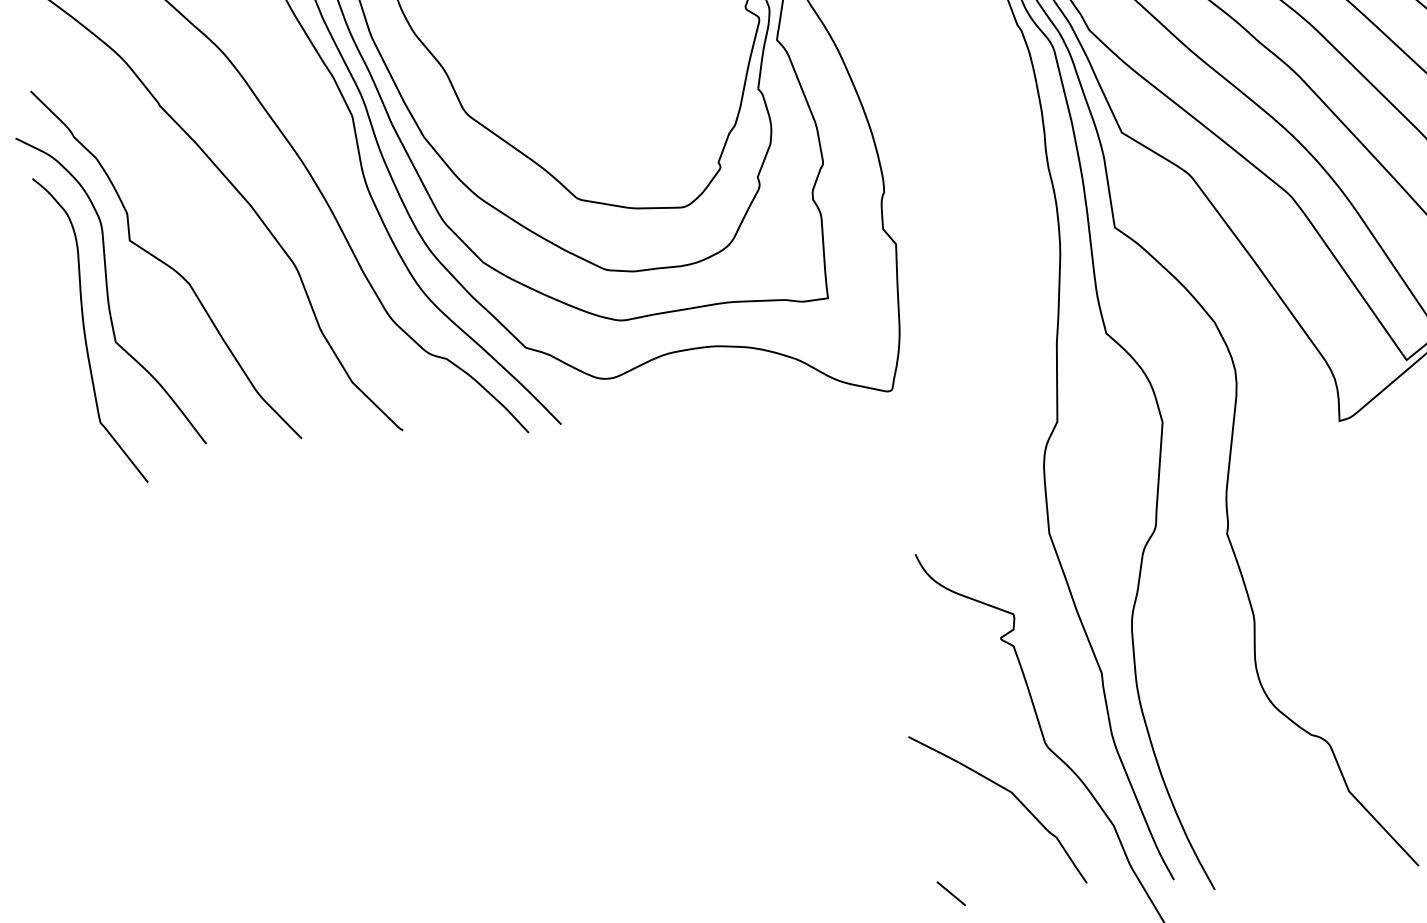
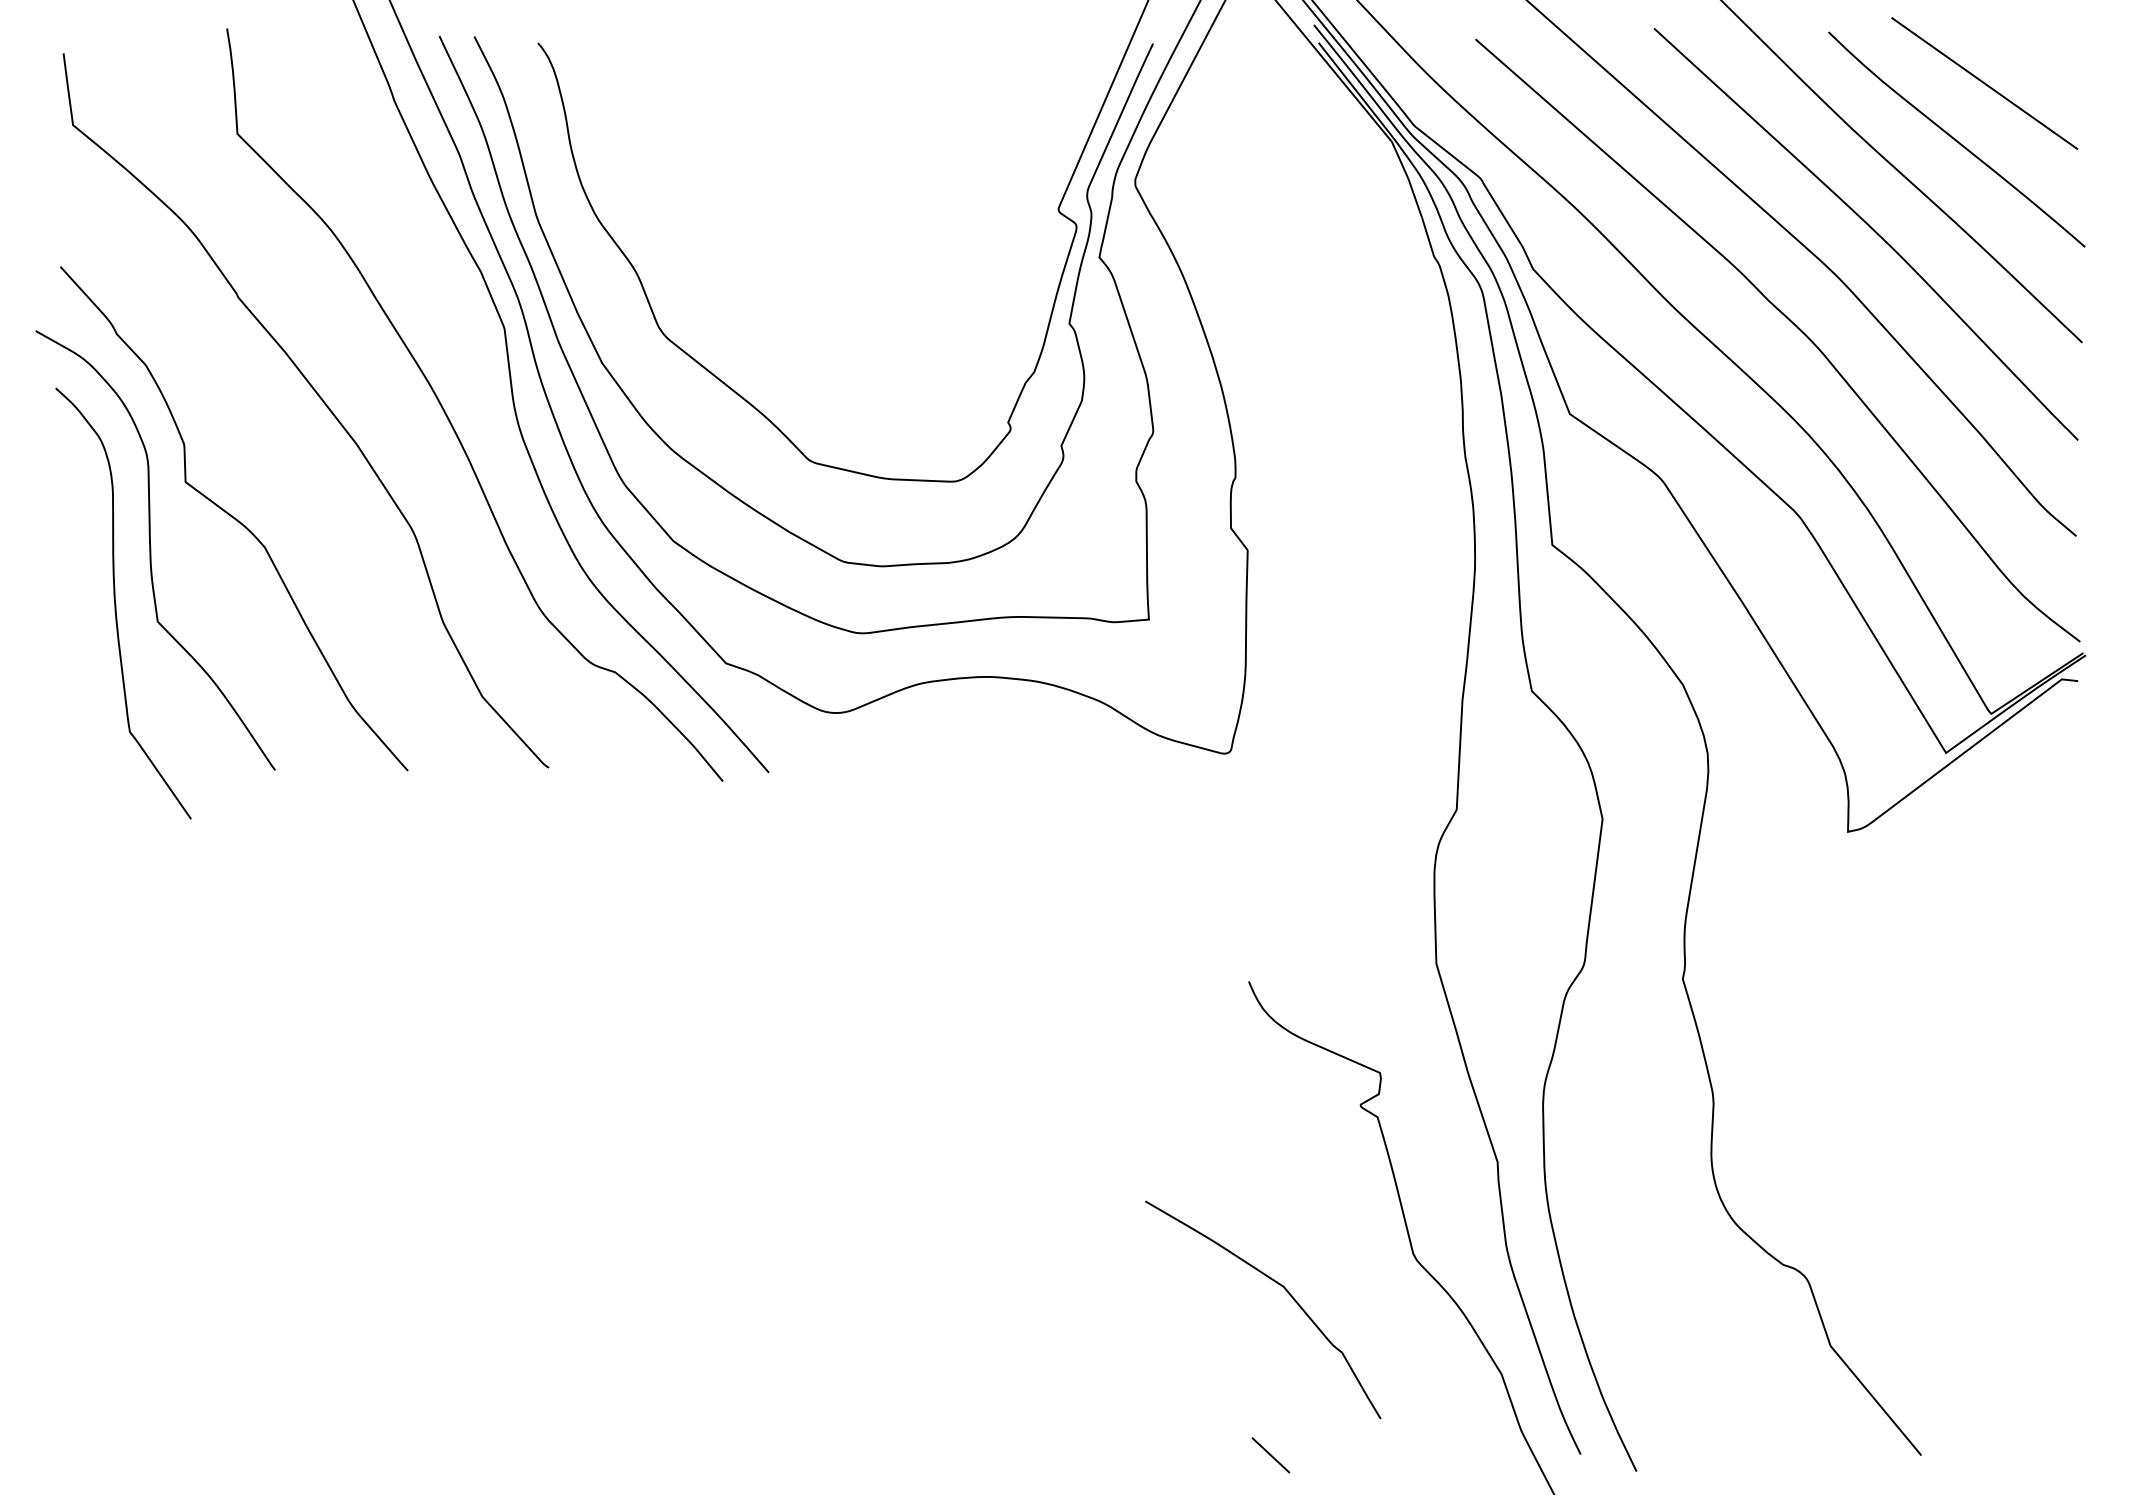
curve: (1008, 791) -> (1279, 1285), moved

